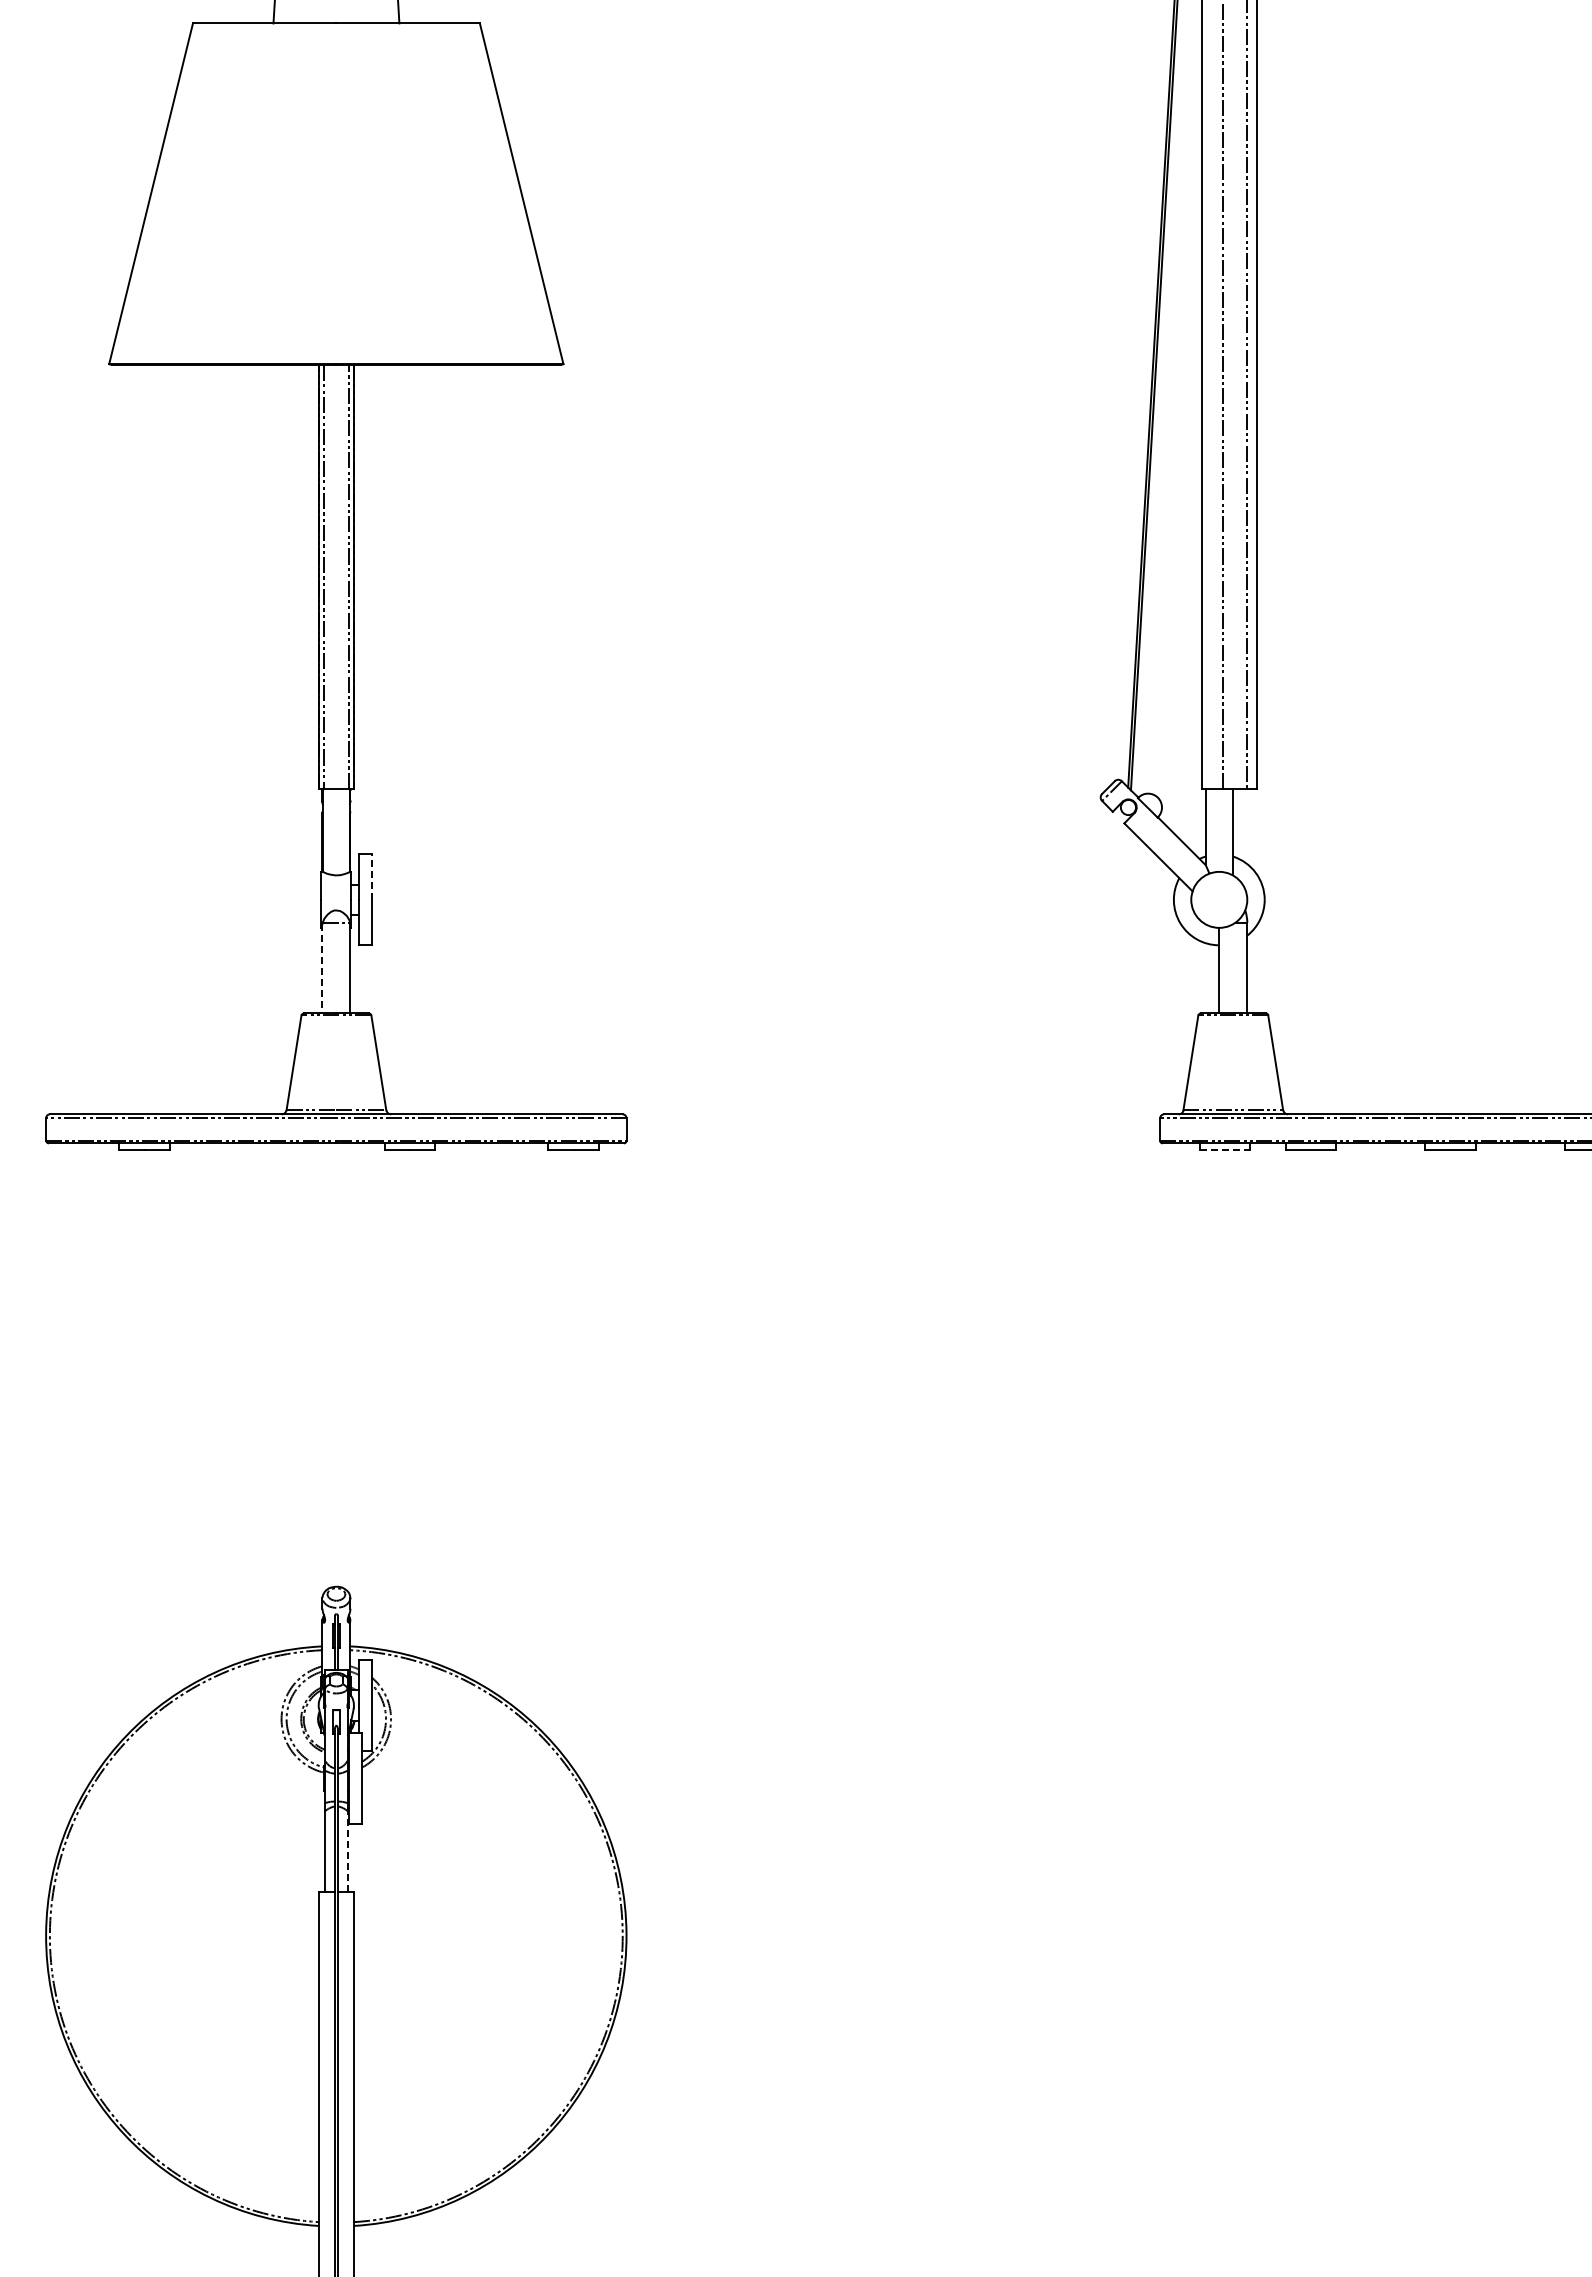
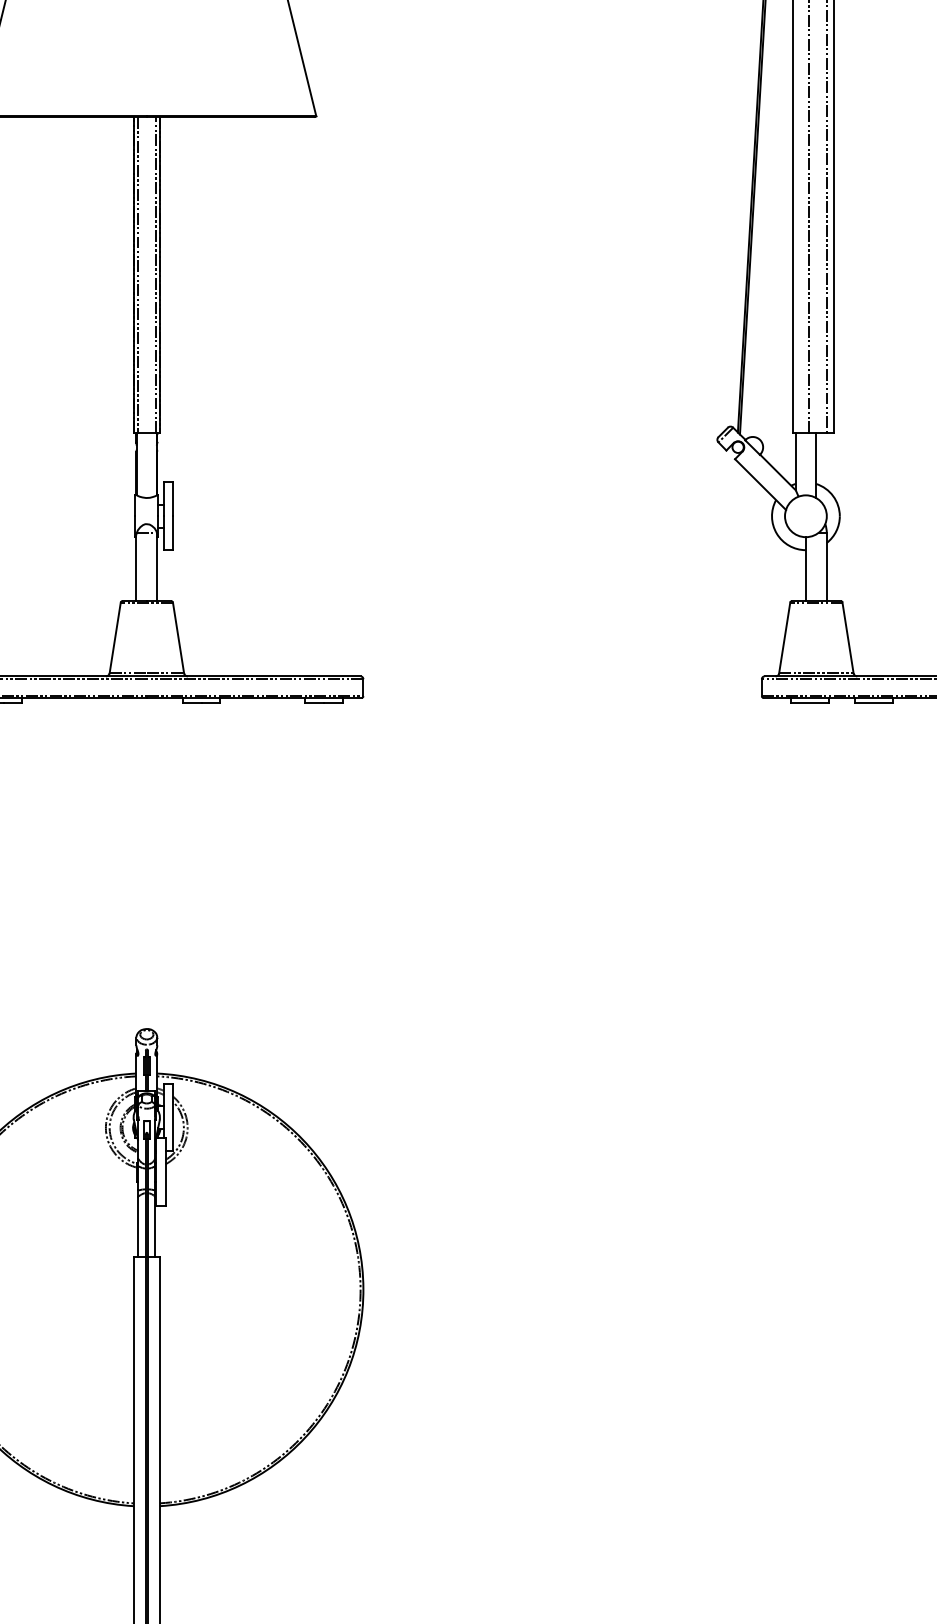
line: (371, 877) -> (173, 499), dashed -> solid
line: (322, 968) -> (136, 567), dashed -> solid
line: (1225, 1149) -> (810, 702), dashed -> solid
line: (347, 1851) -> (155, 1226), dashed -> solid

